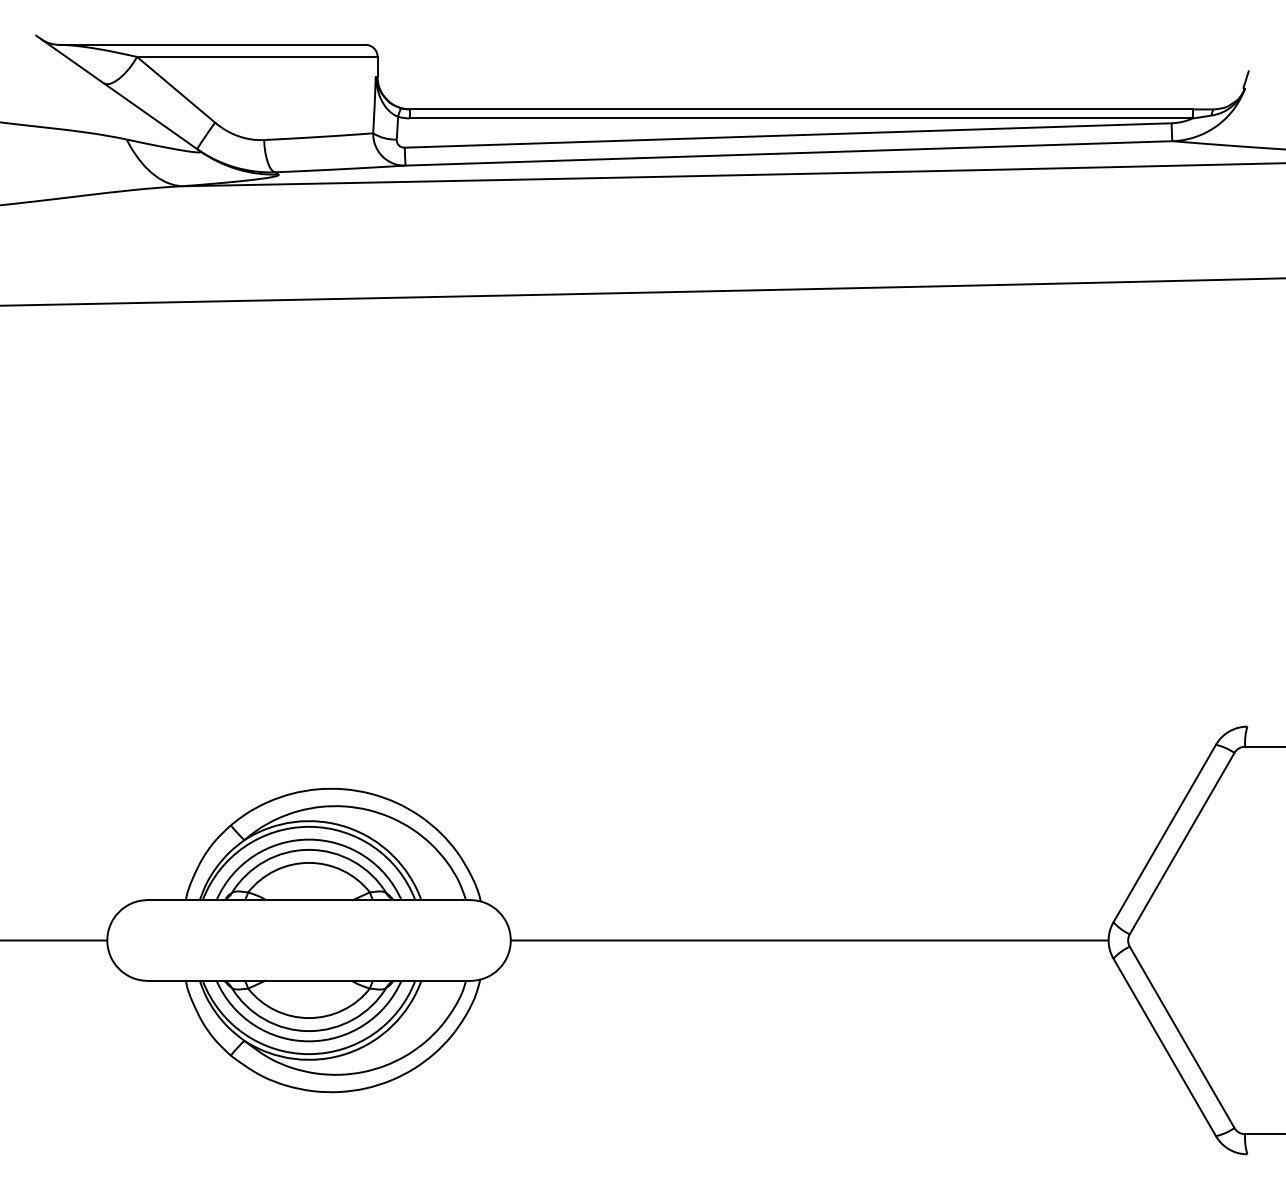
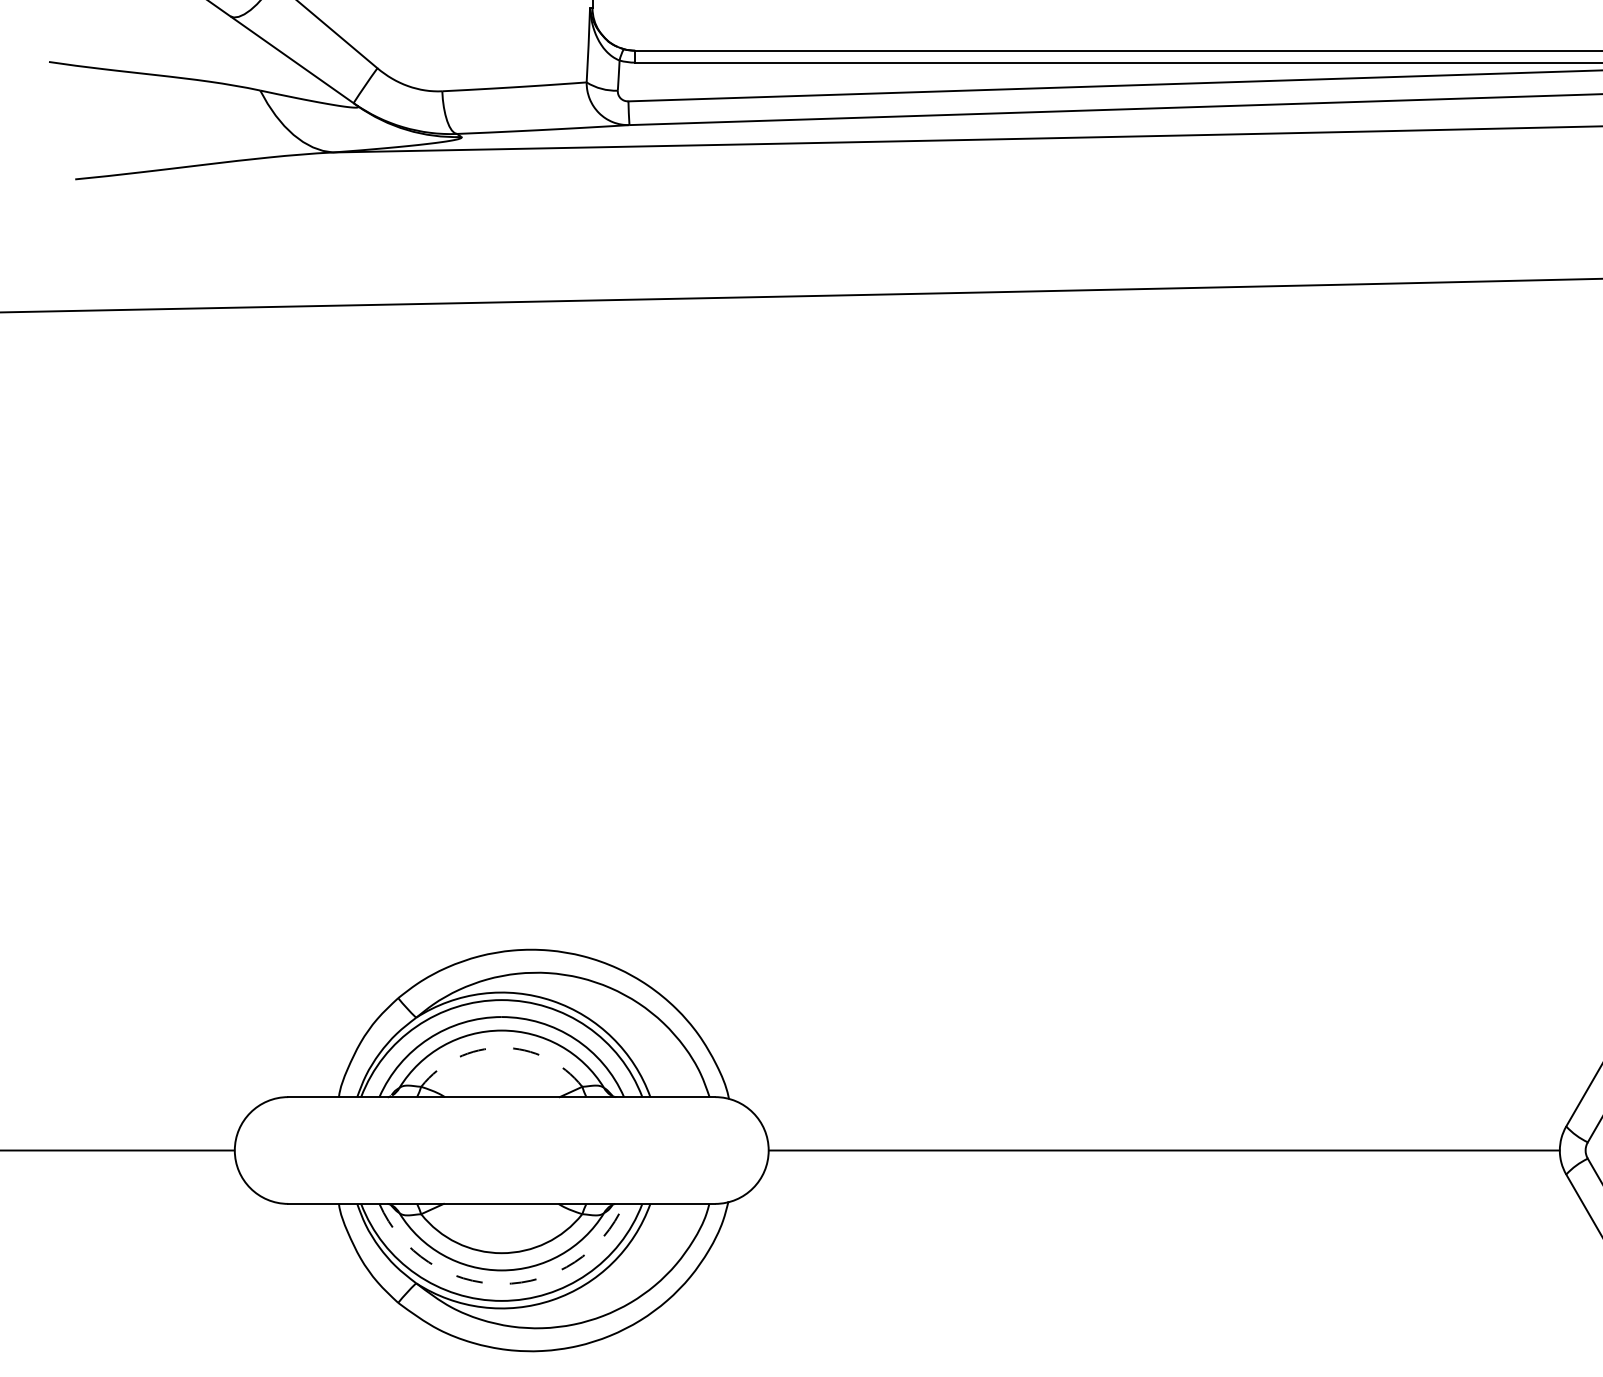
arc: (309, 862) -> (502, 1047), solid -> dashed
arc: (309, 1041) -> (502, 1284), solid -> dashed

